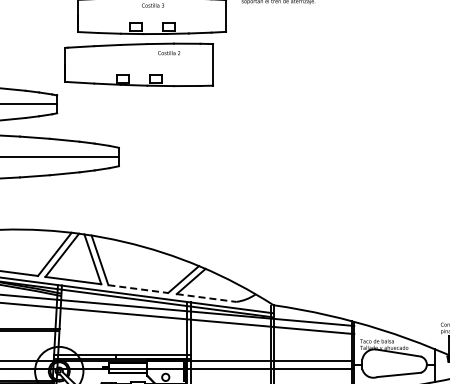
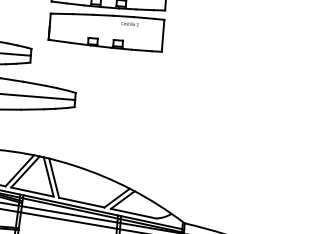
part: (138, 64) -> (105, 30), moved
line: (138, 289) -> (81, 202), dashed -> solid
line: (207, 298) -> (134, 214), dashed -> solid

